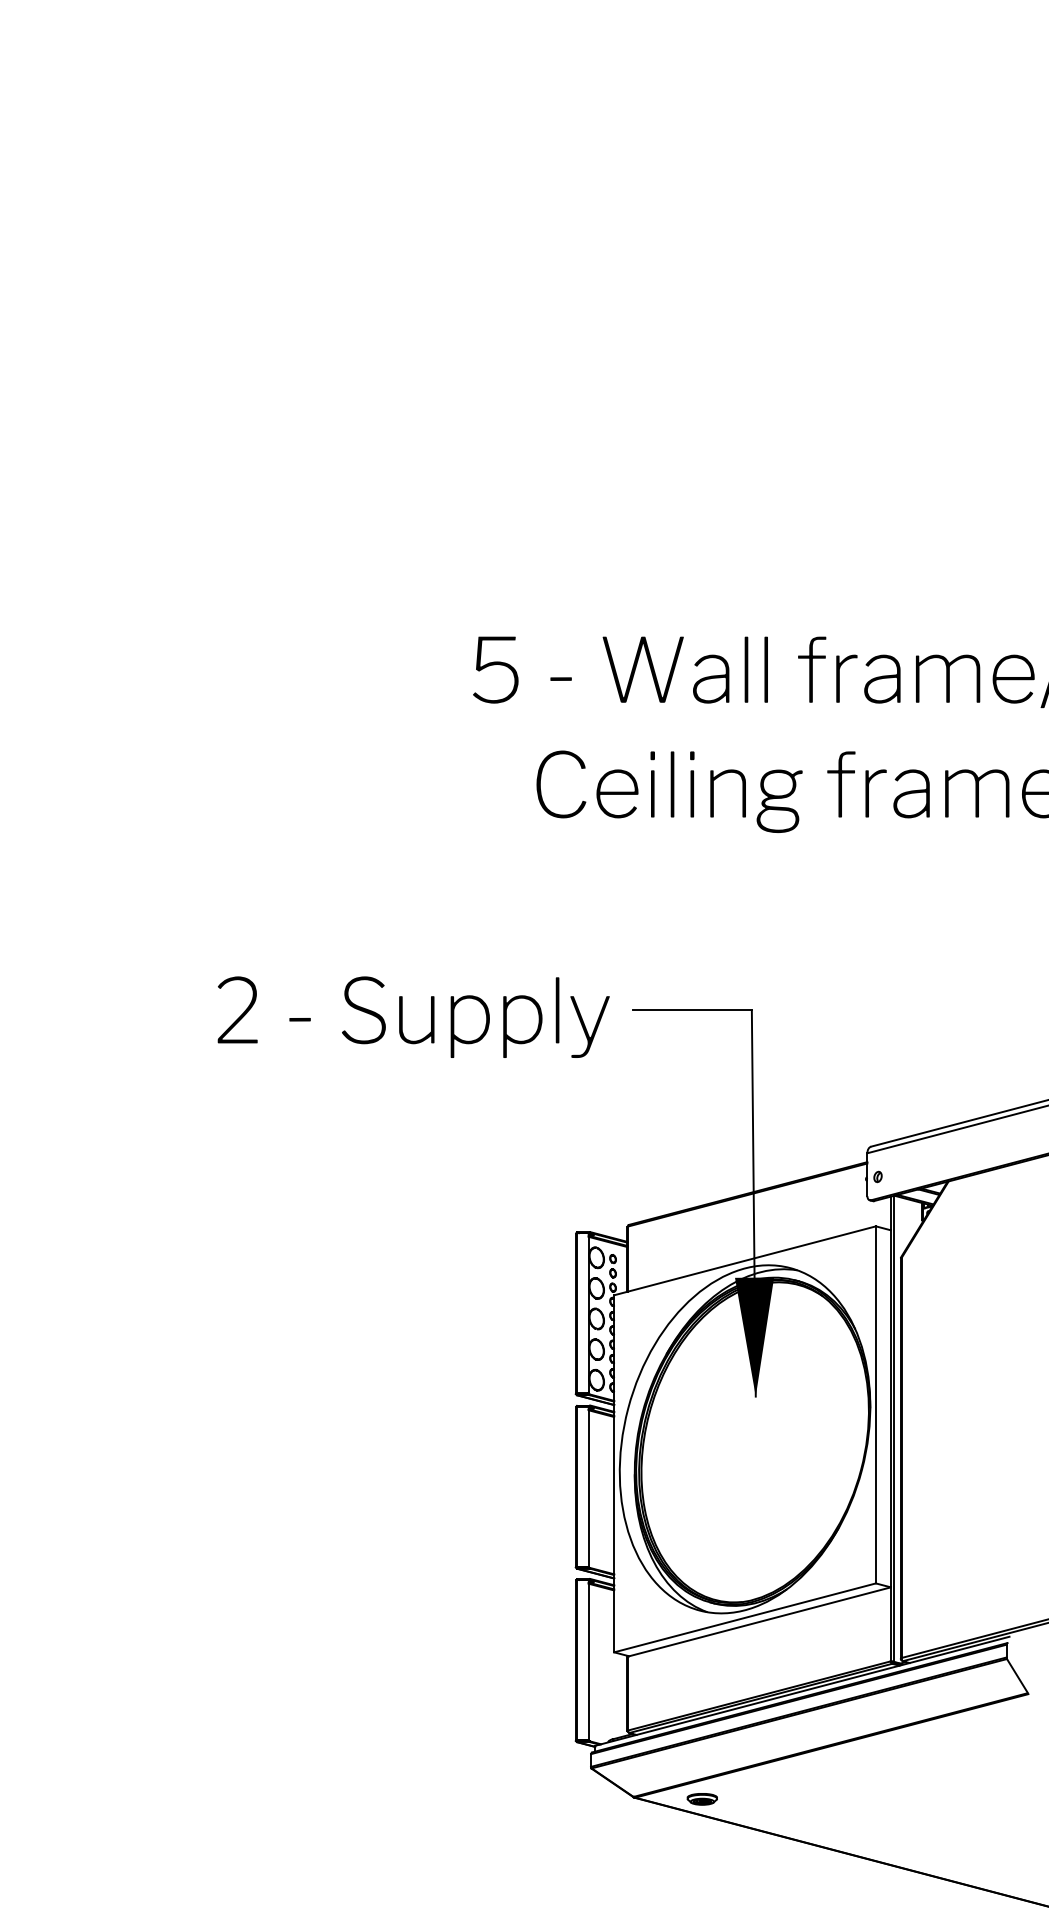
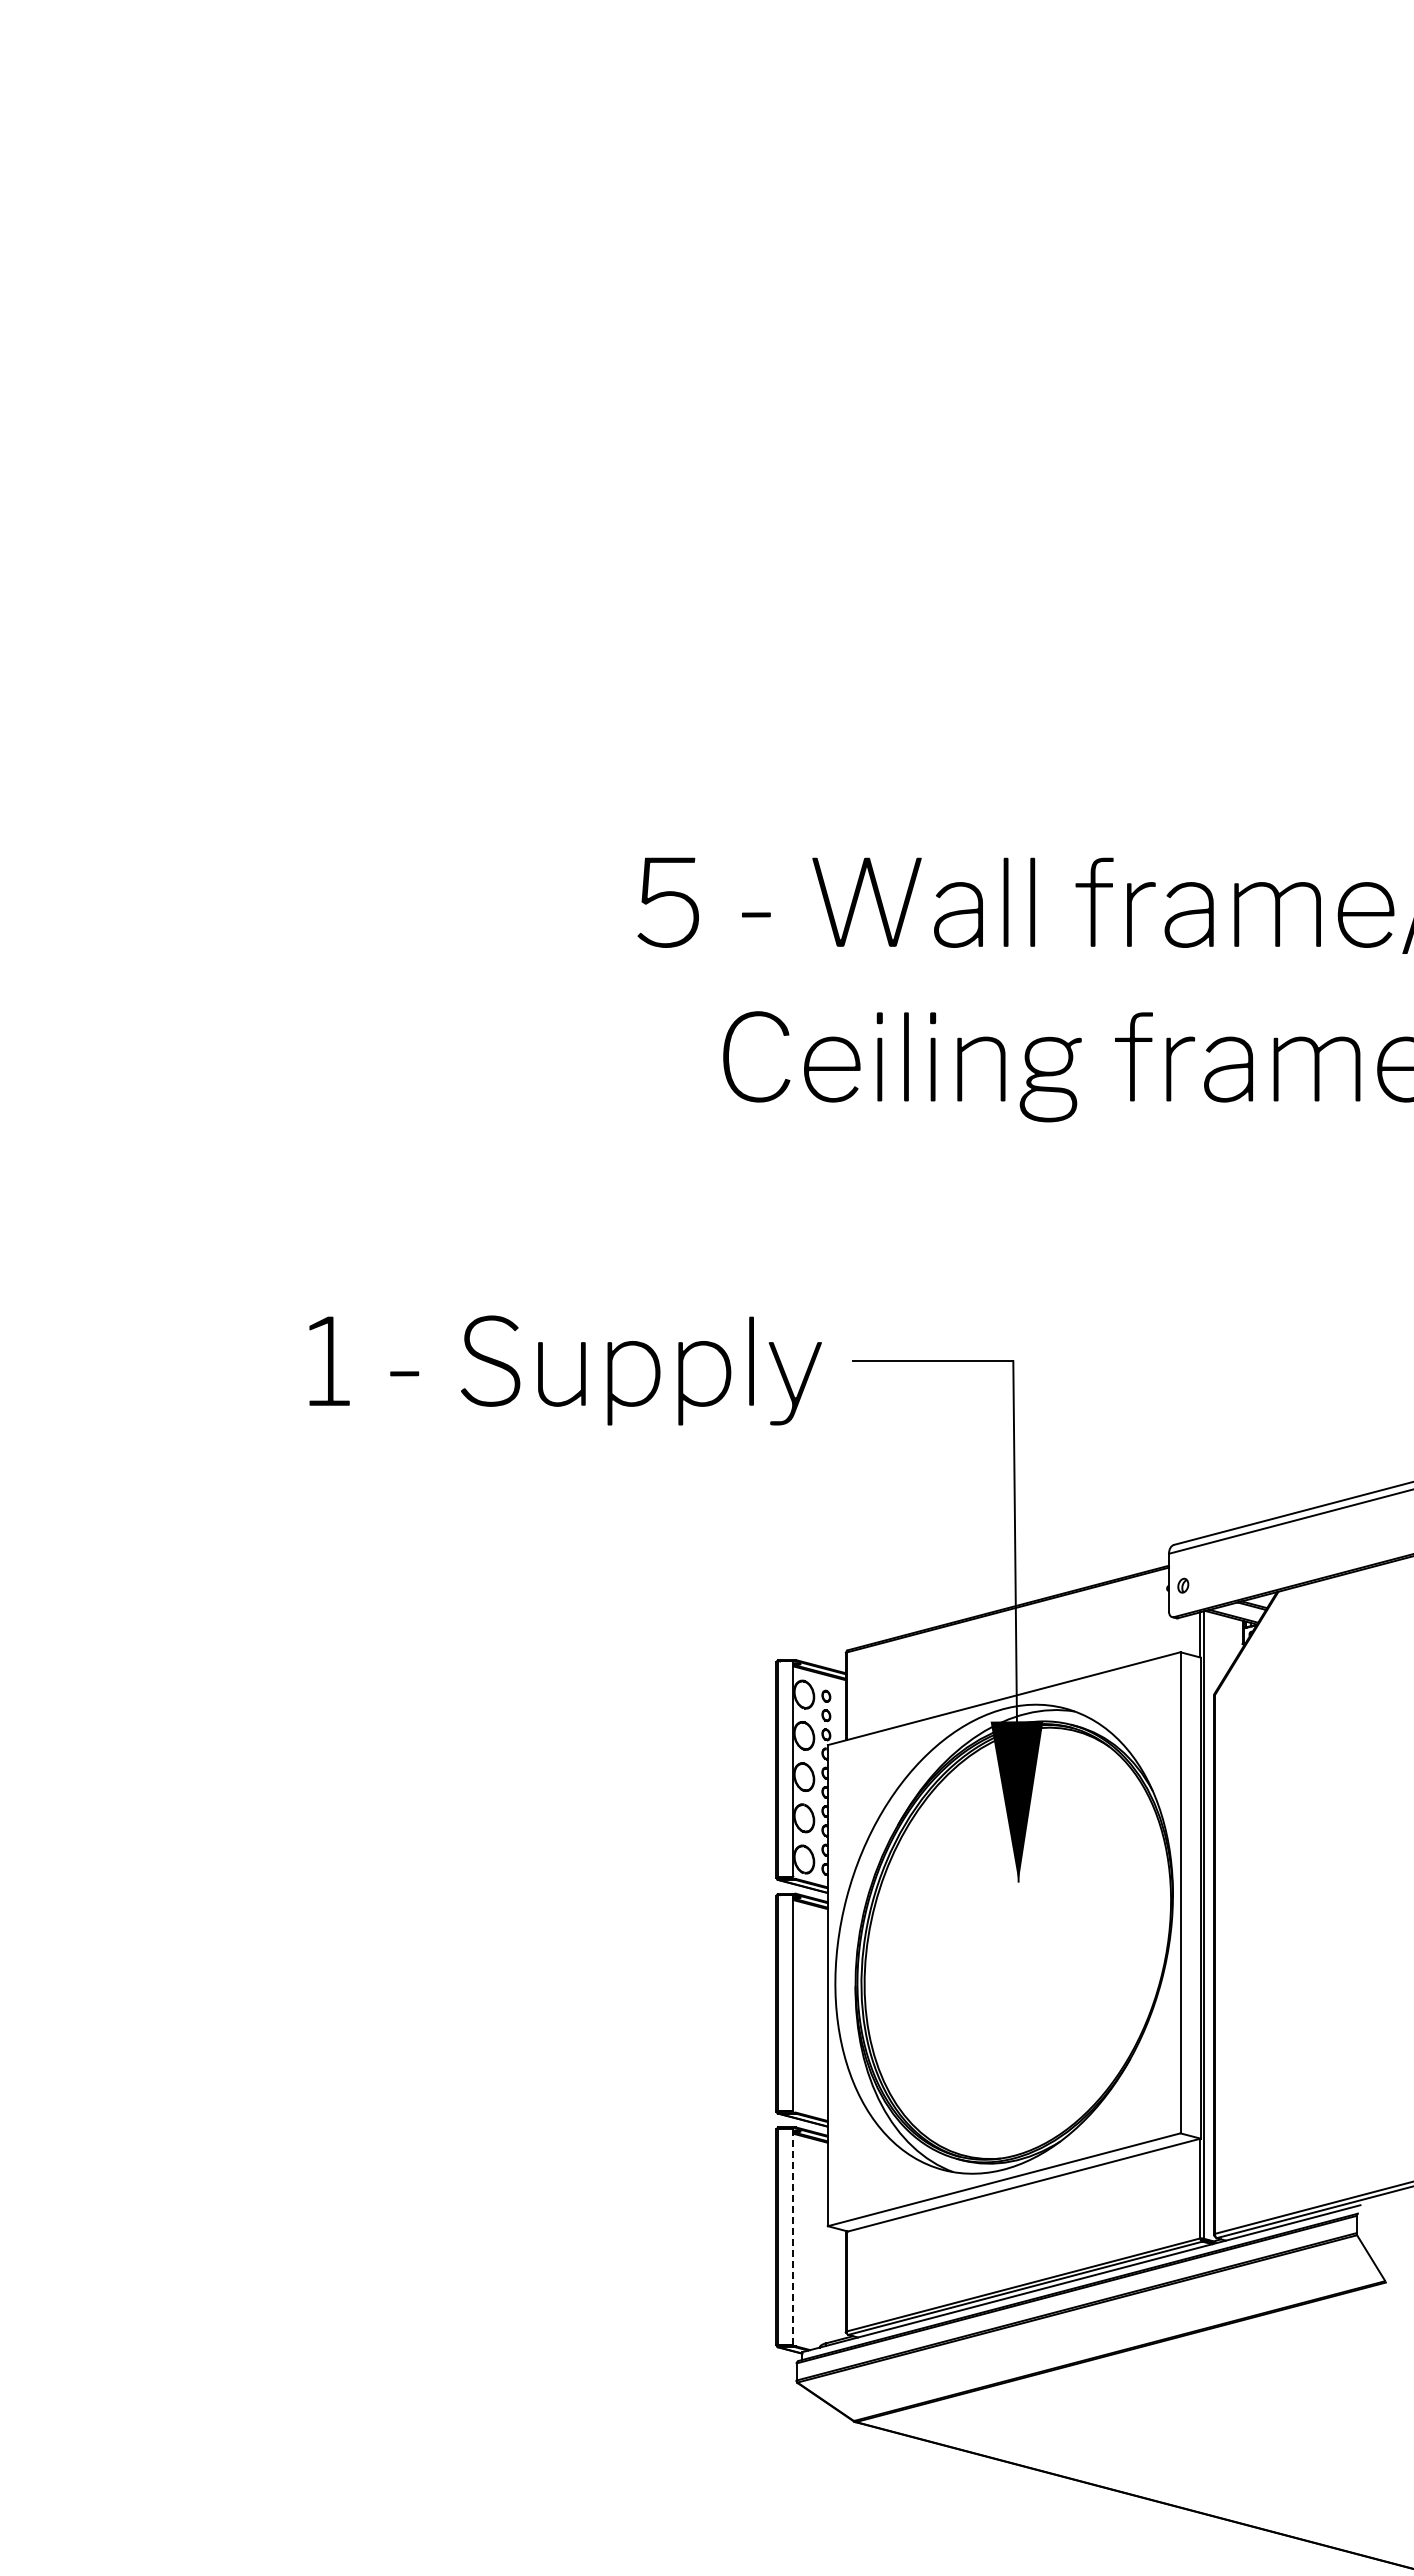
text: (238, 1009) -> (321, 1360), 2 -> 1
line: (588, 1659) -> (793, 2236), solid -> dashed
part: (702, 1799) -> (946, 2424), removed

